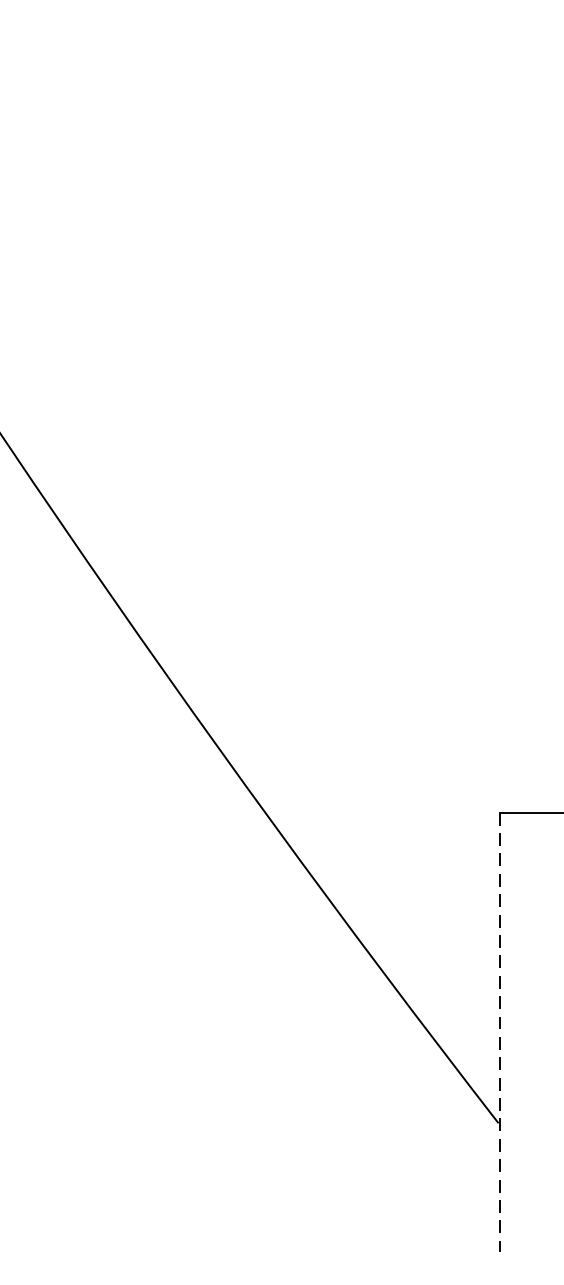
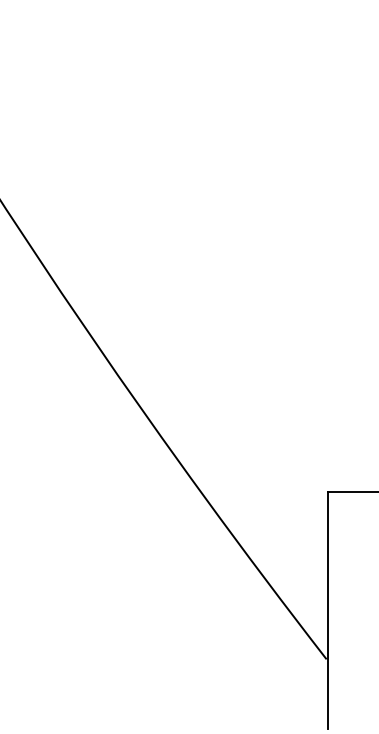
line: (500, 1032) -> (327, 610), dashed -> solid

